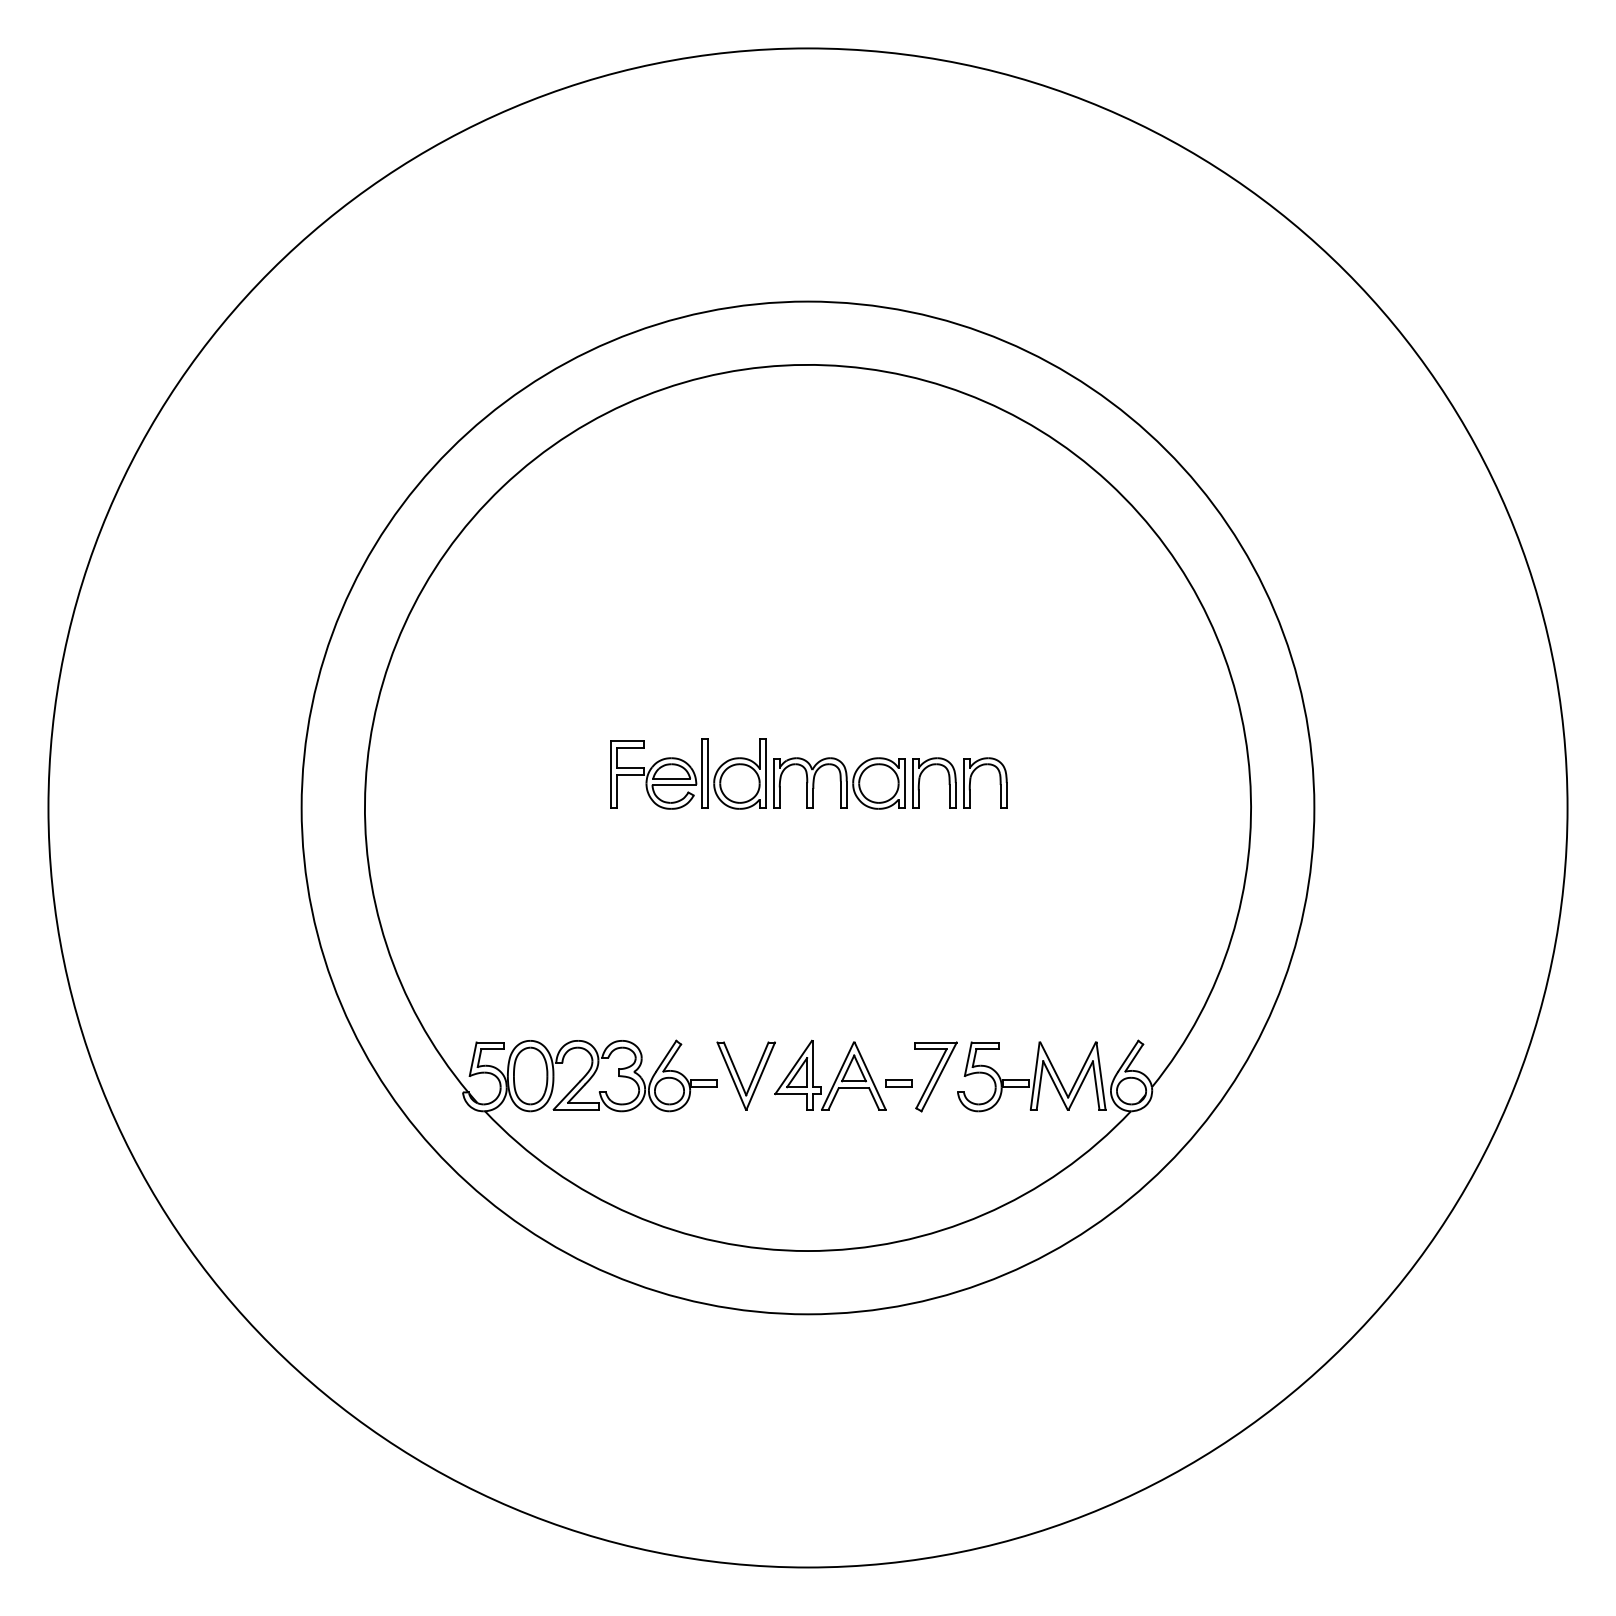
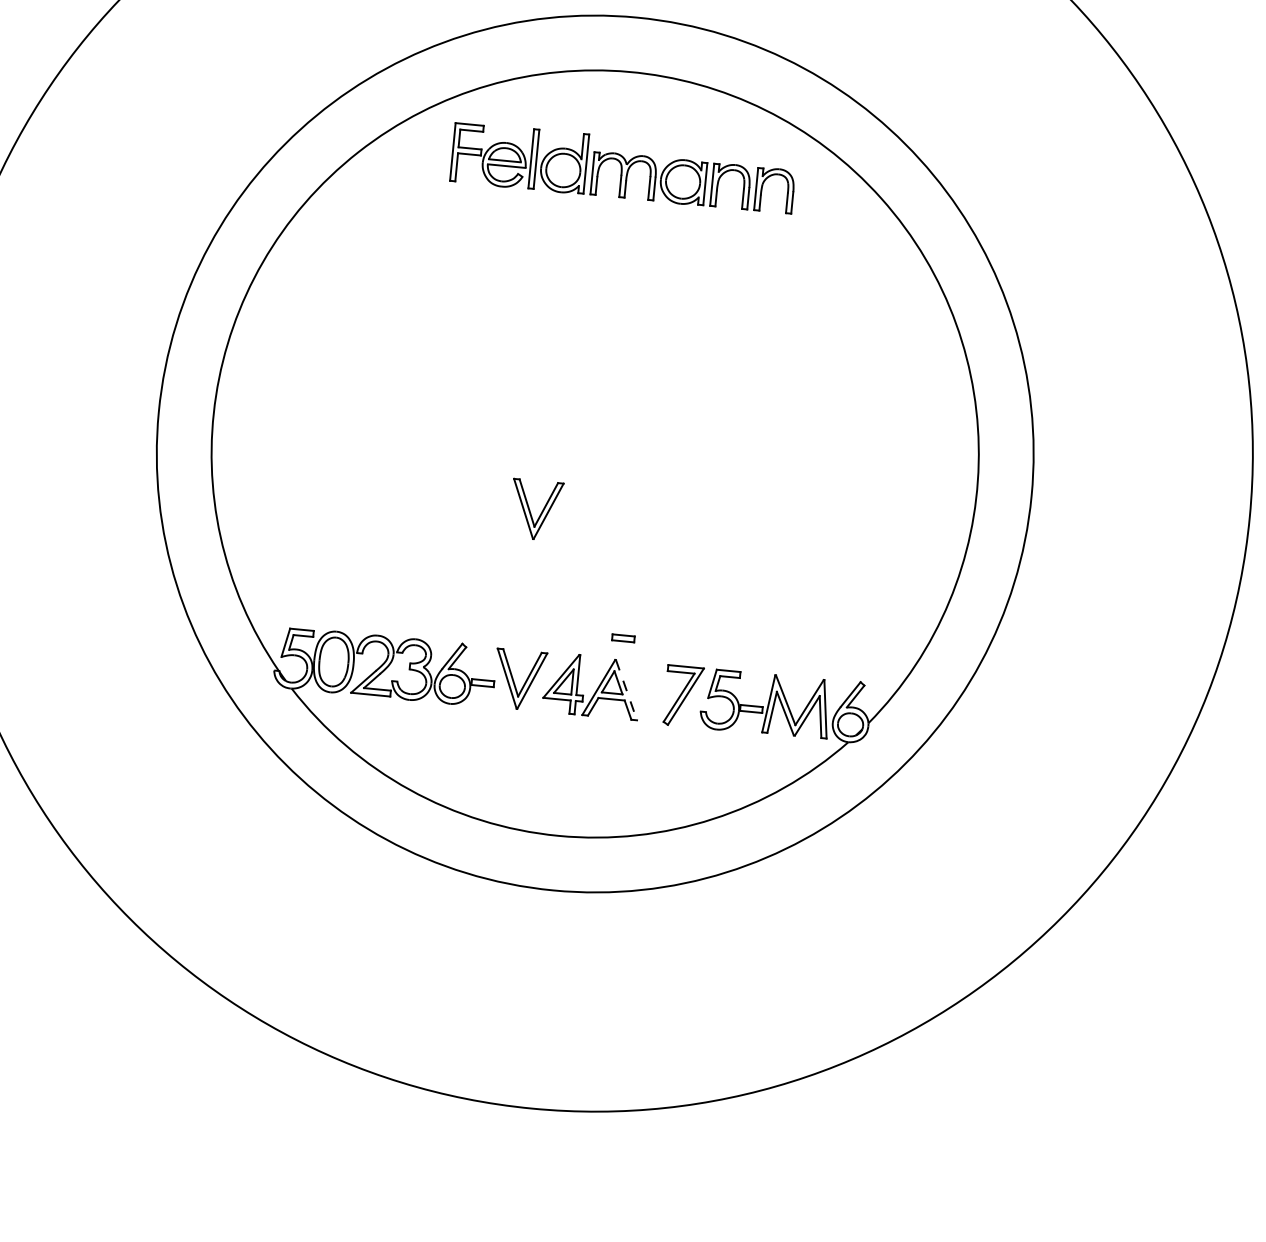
part: (808, 773) -> (623, 167), moved
part: (745, 878) -> (535, 509), added
line: (870, 1076) -> (626, 690), solid -> dashed
part: (898, 1083) -> (623, 638), moved

